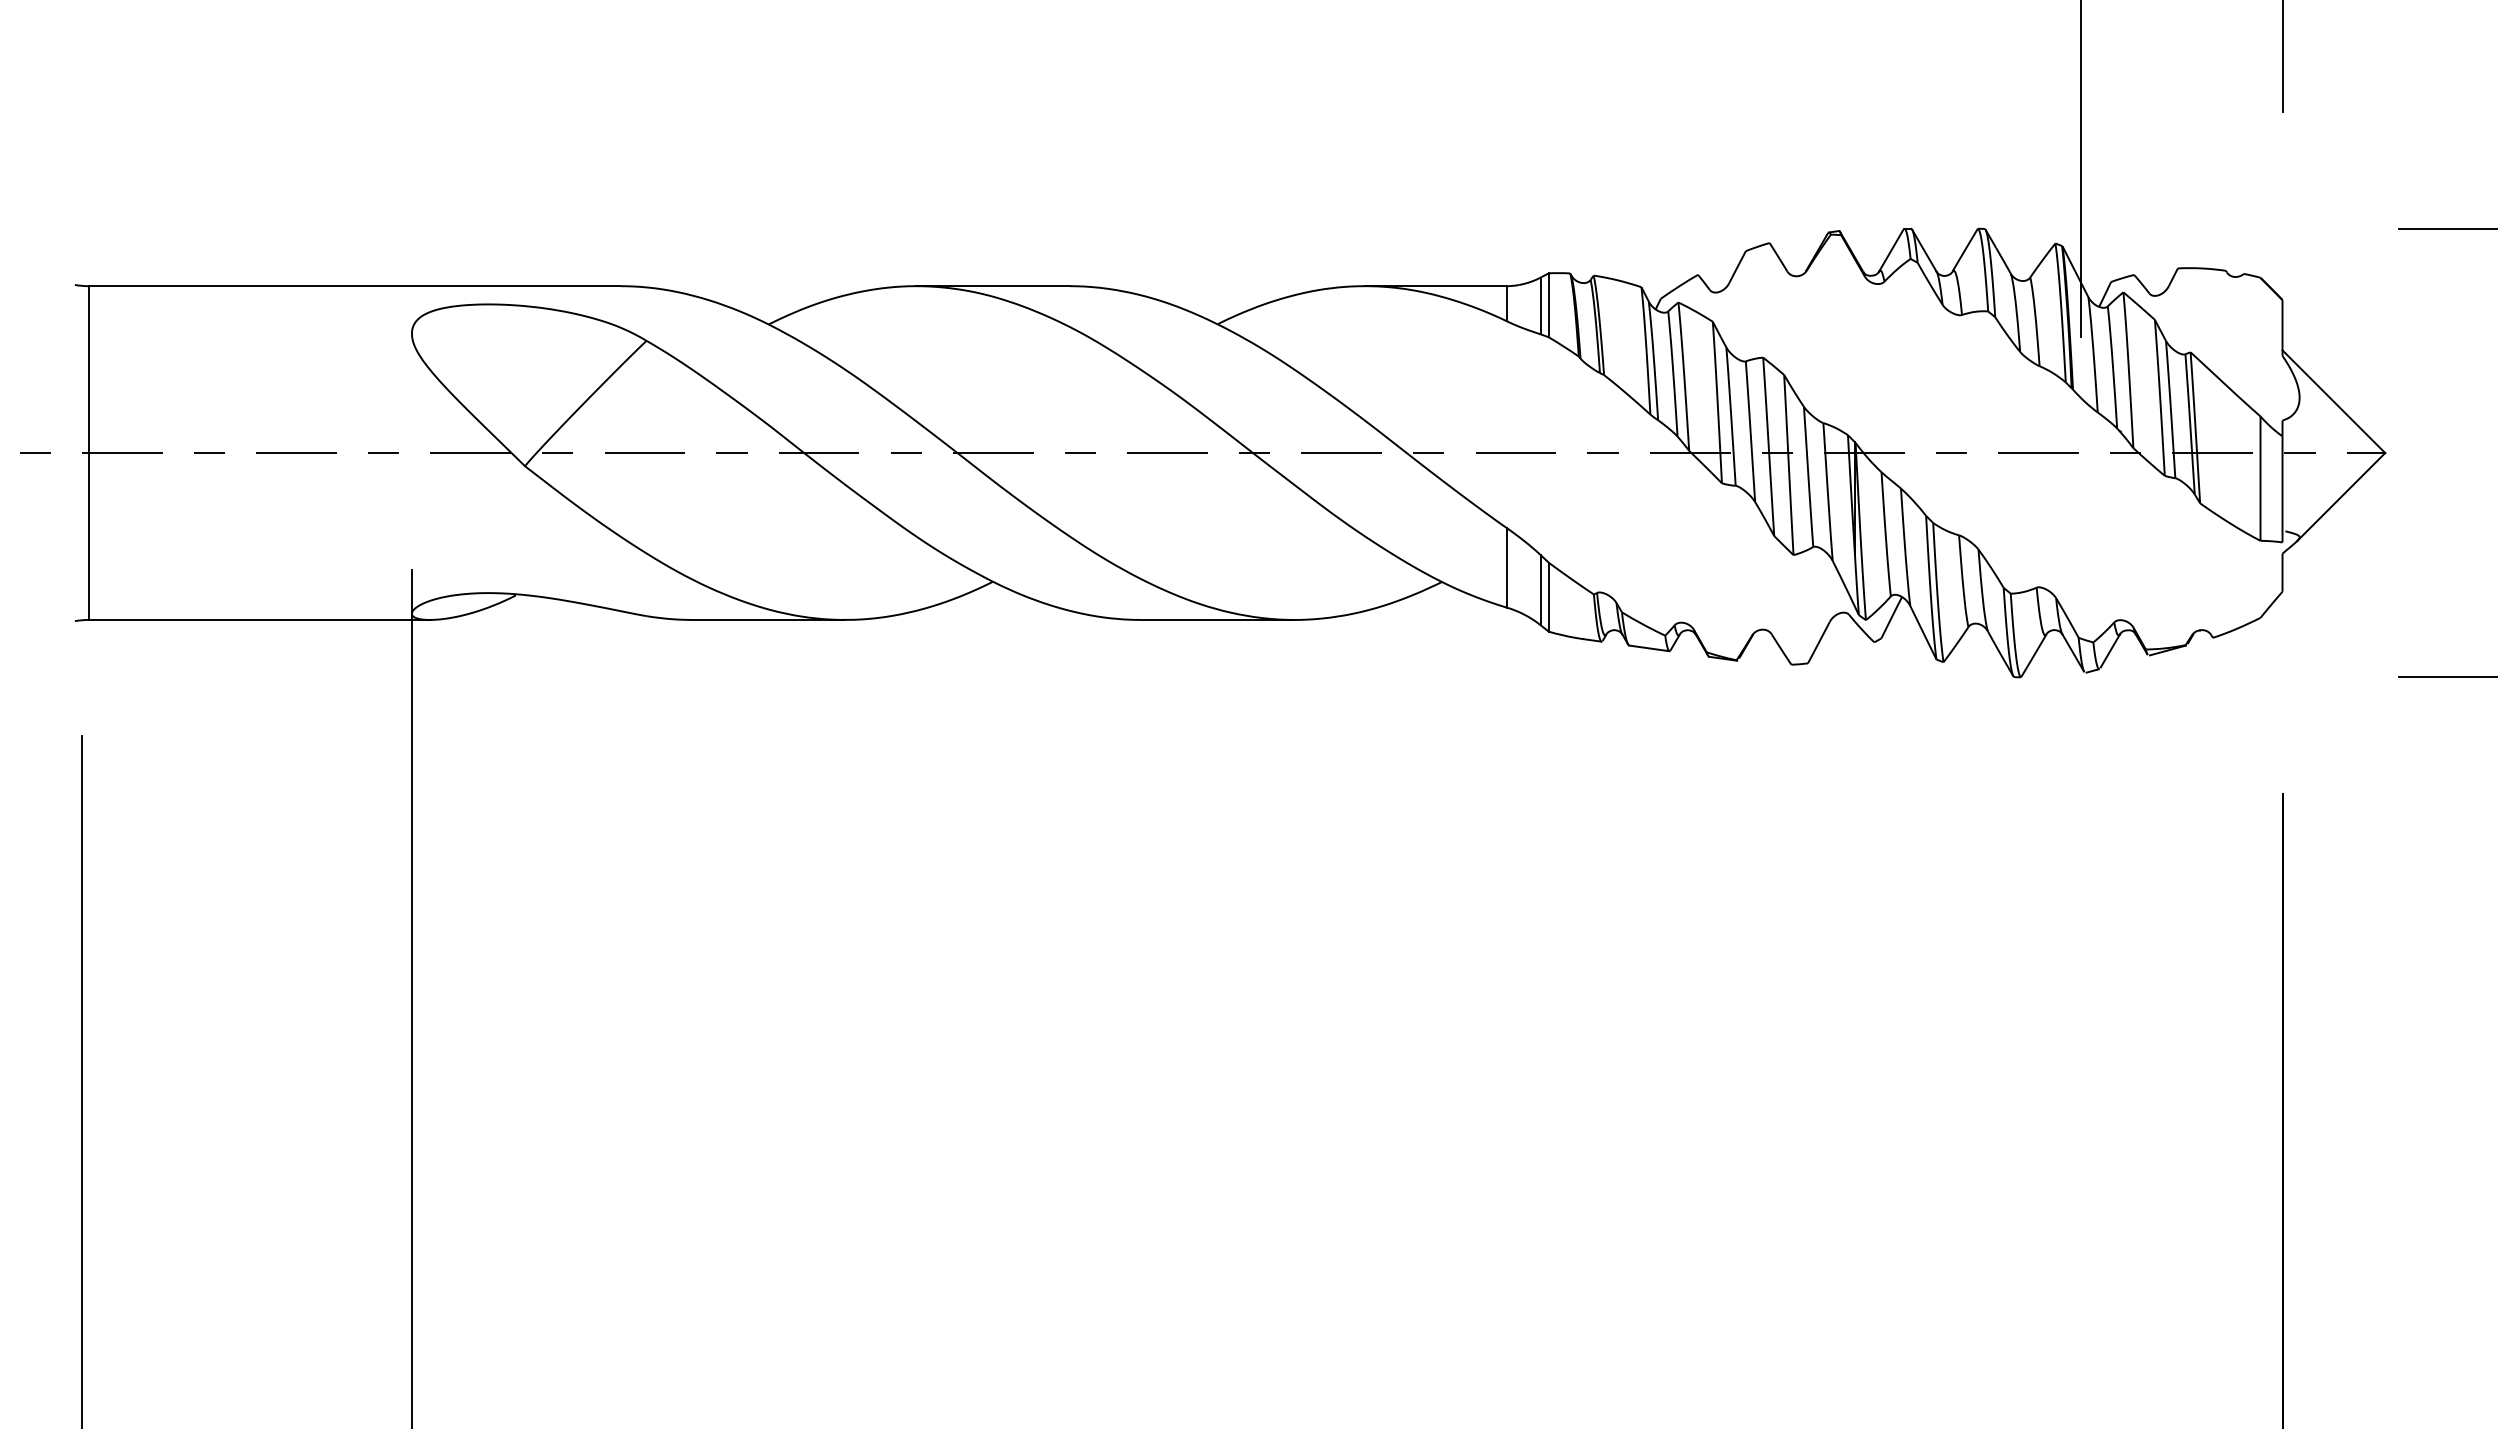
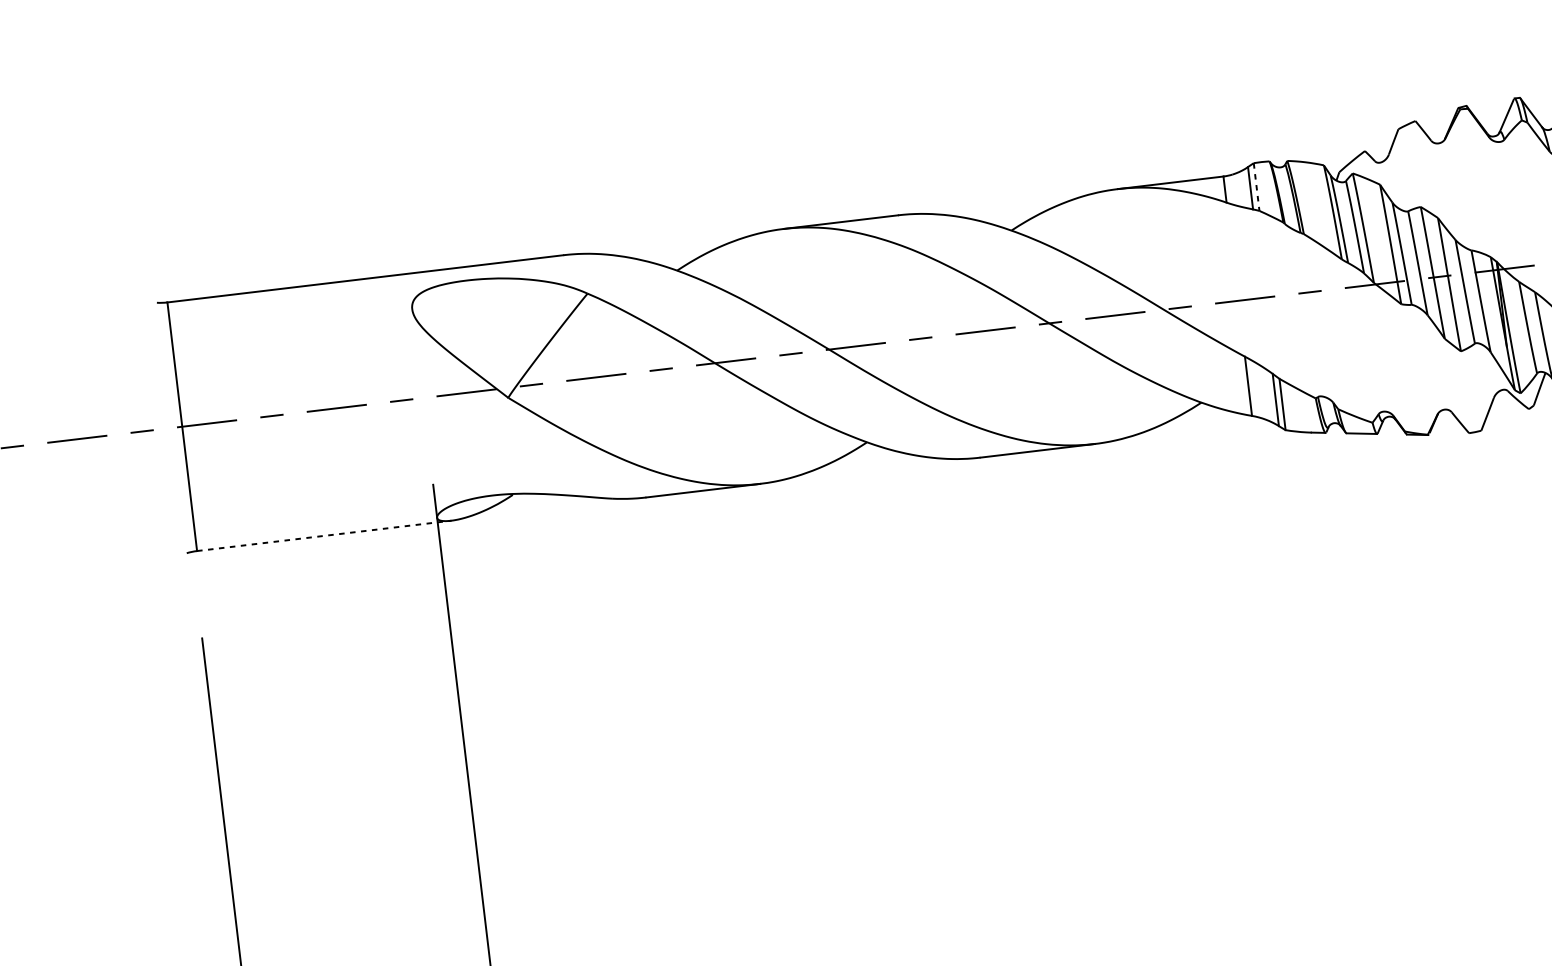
line: (1548, 305) -> (1256, 187), solid -> dashed
line: (259, 619) -> (324, 535), solid -> dashed

